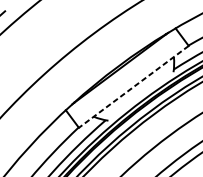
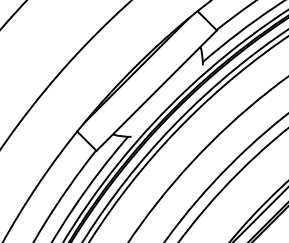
line: (133, 87) -> (156, 91), dashed -> solid

